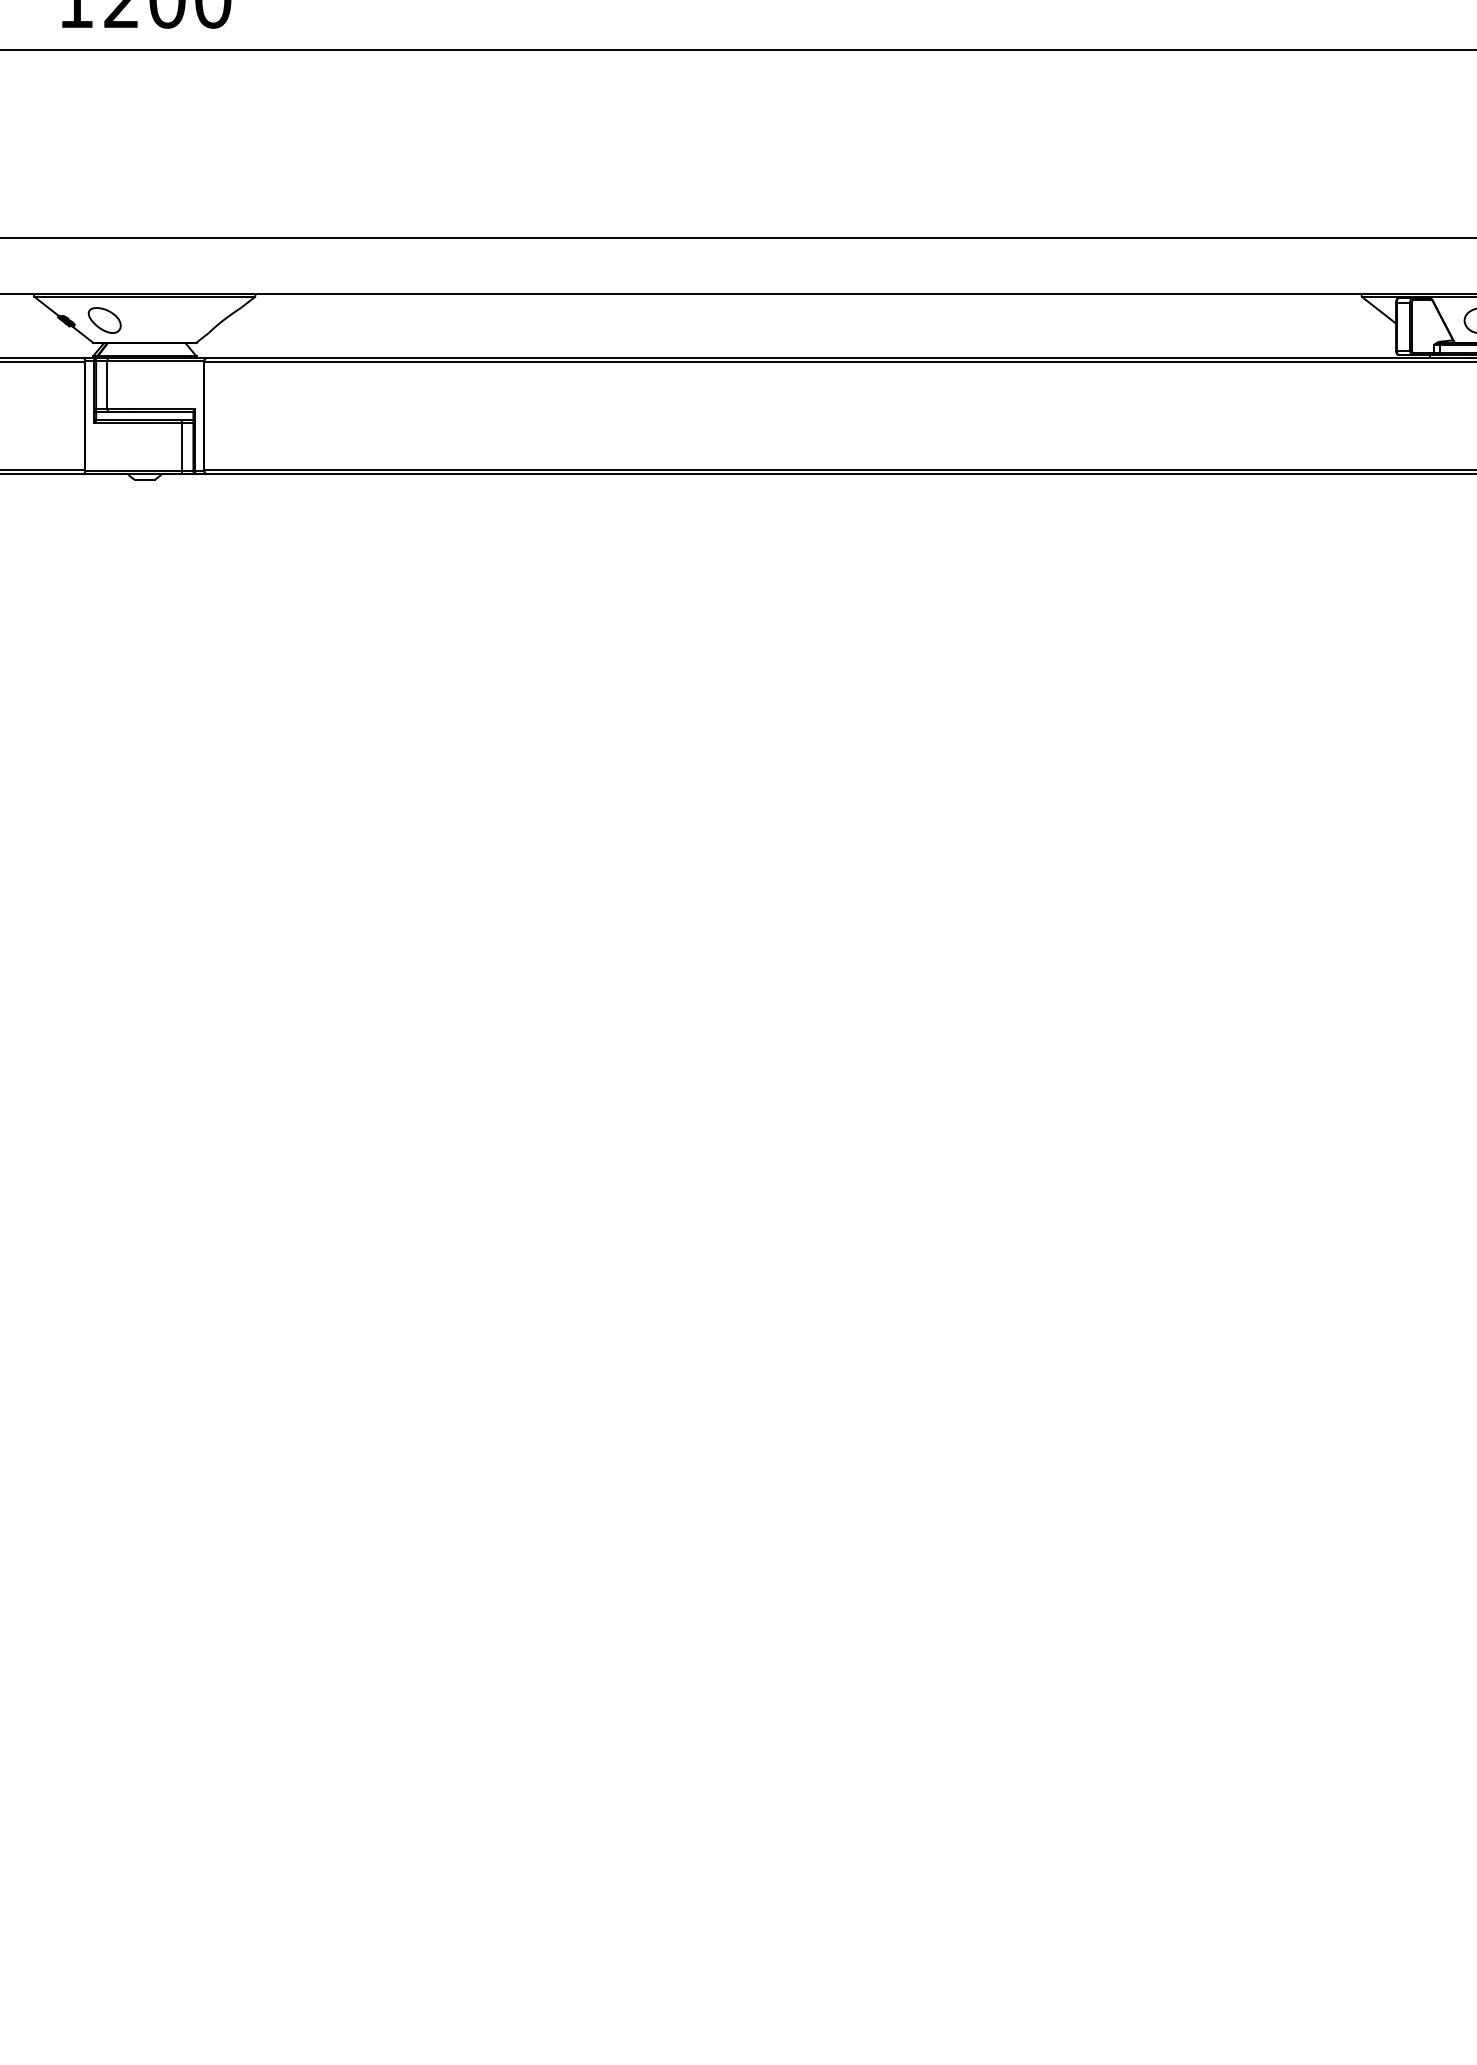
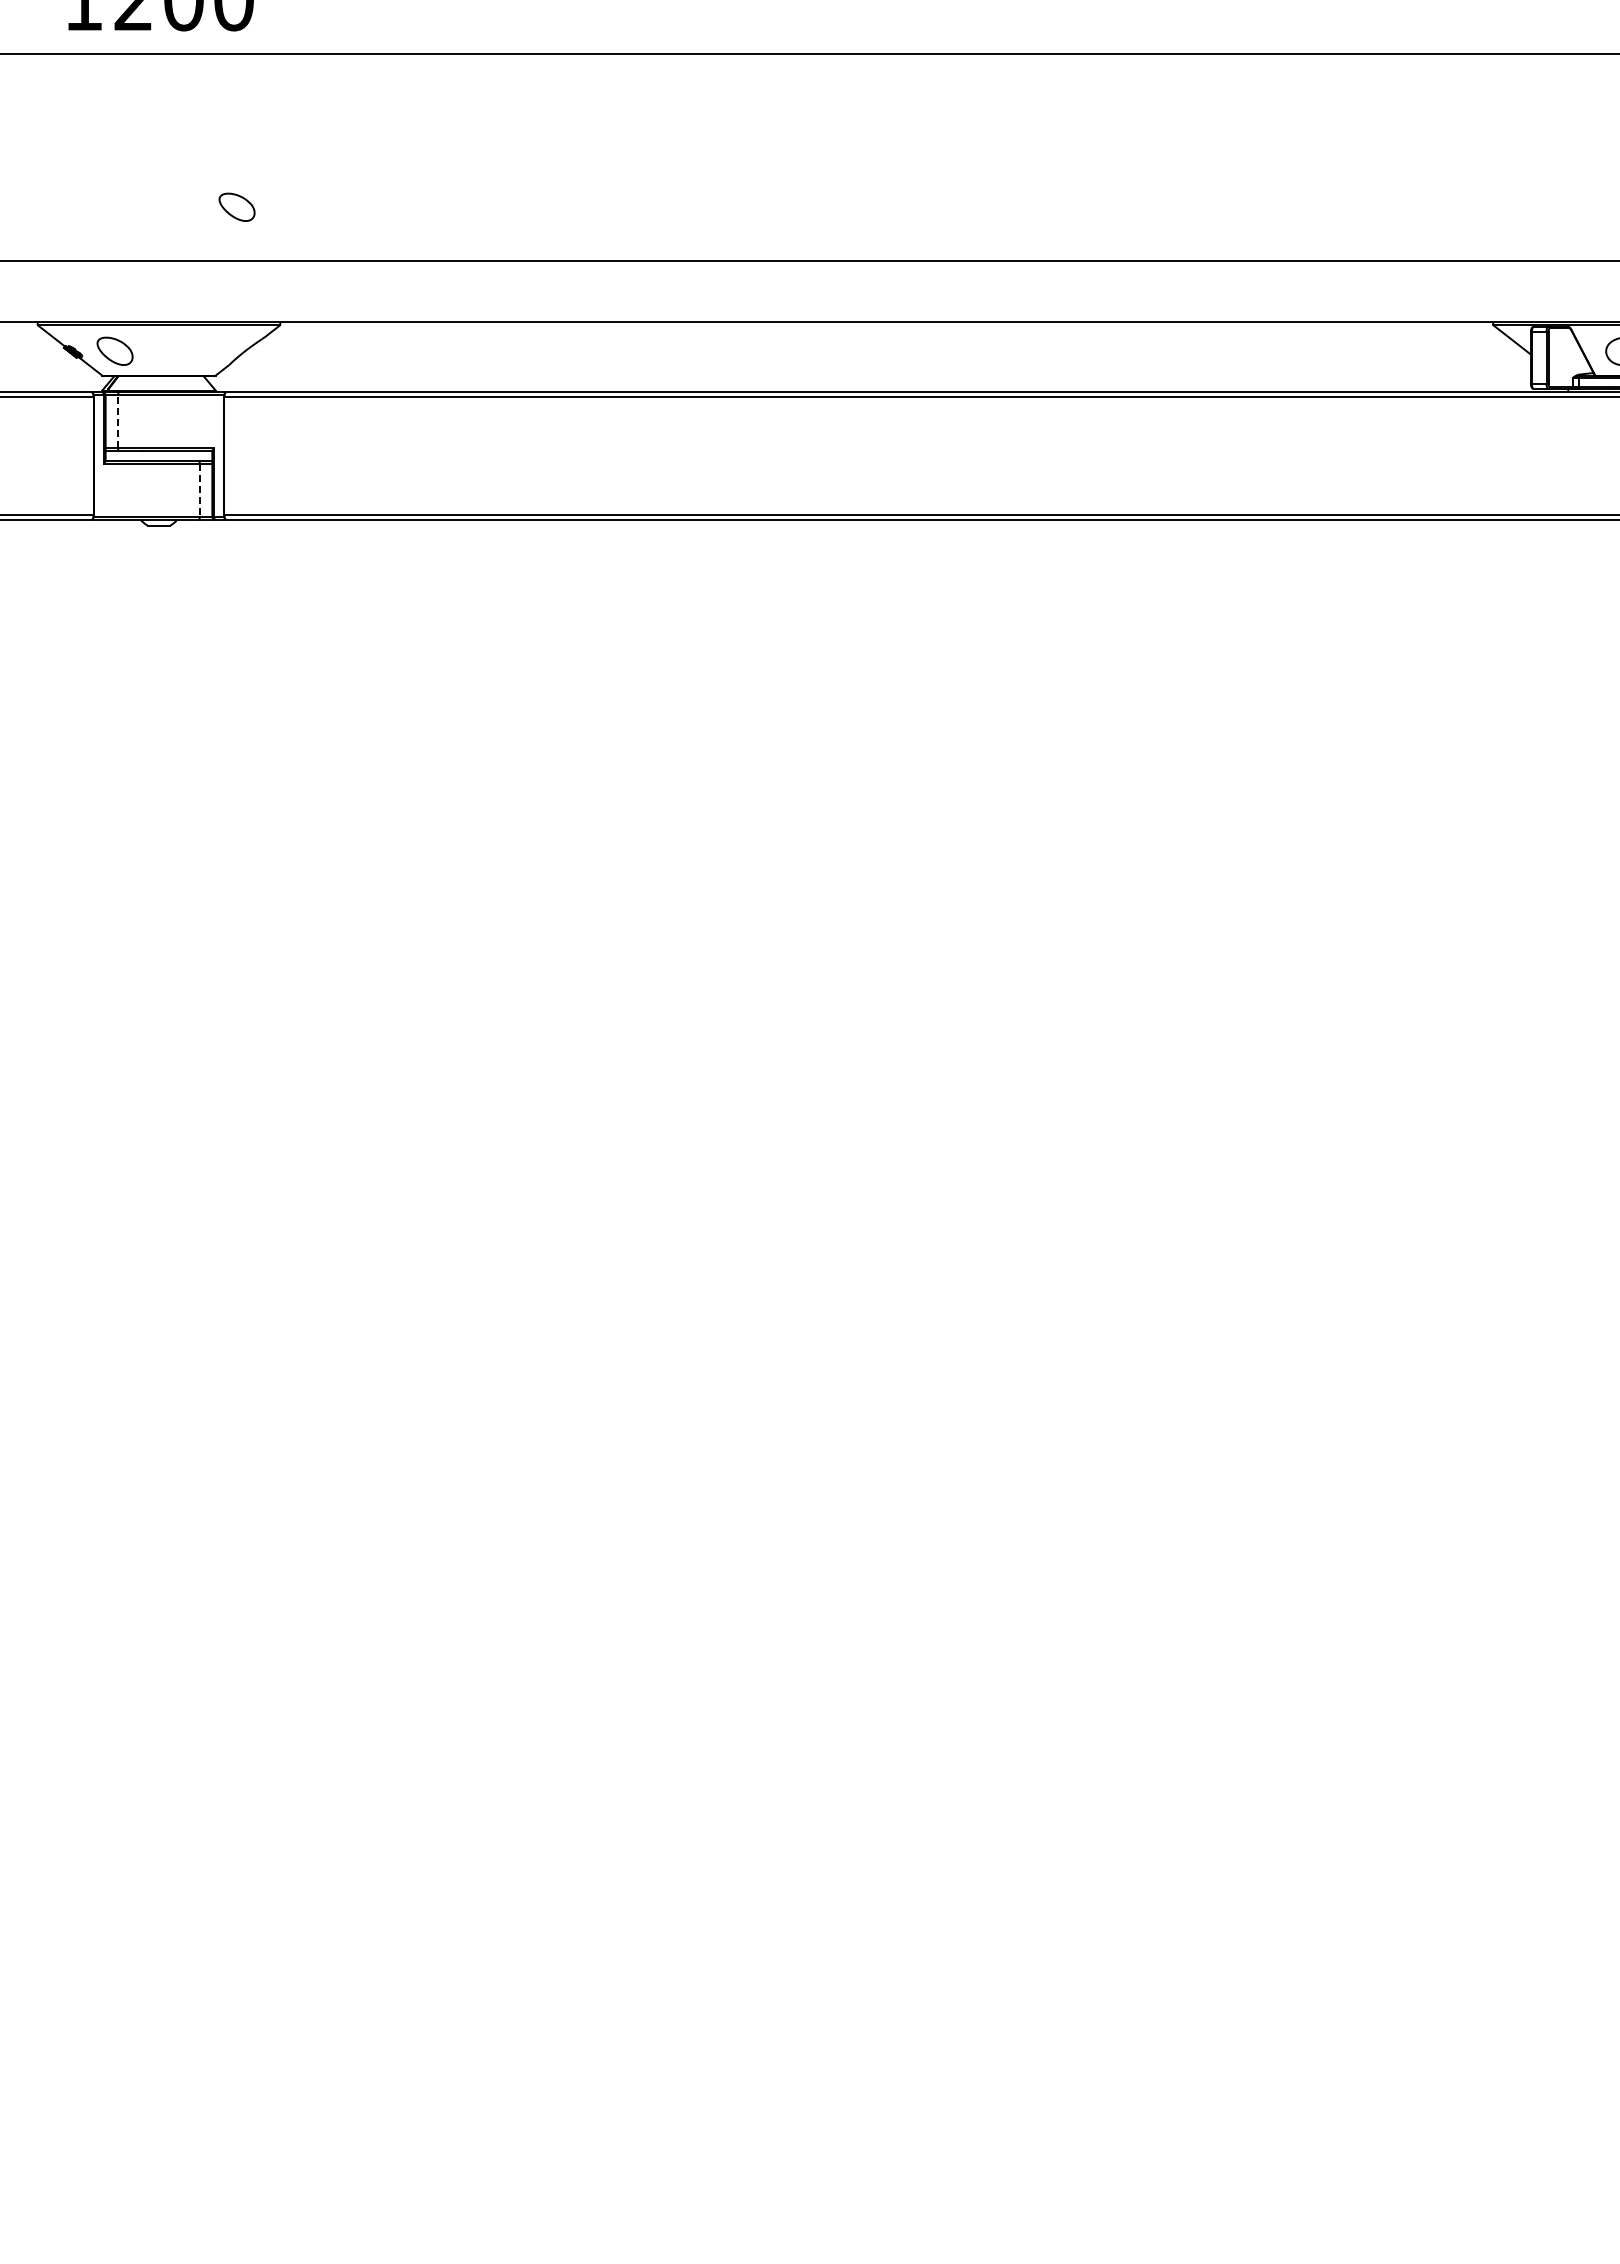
part: (215, 188) -> (236, 206), added
line: (107, 384) -> (118, 421), solid -> dashed
line: (181, 447) -> (199, 490), solid -> dashed

